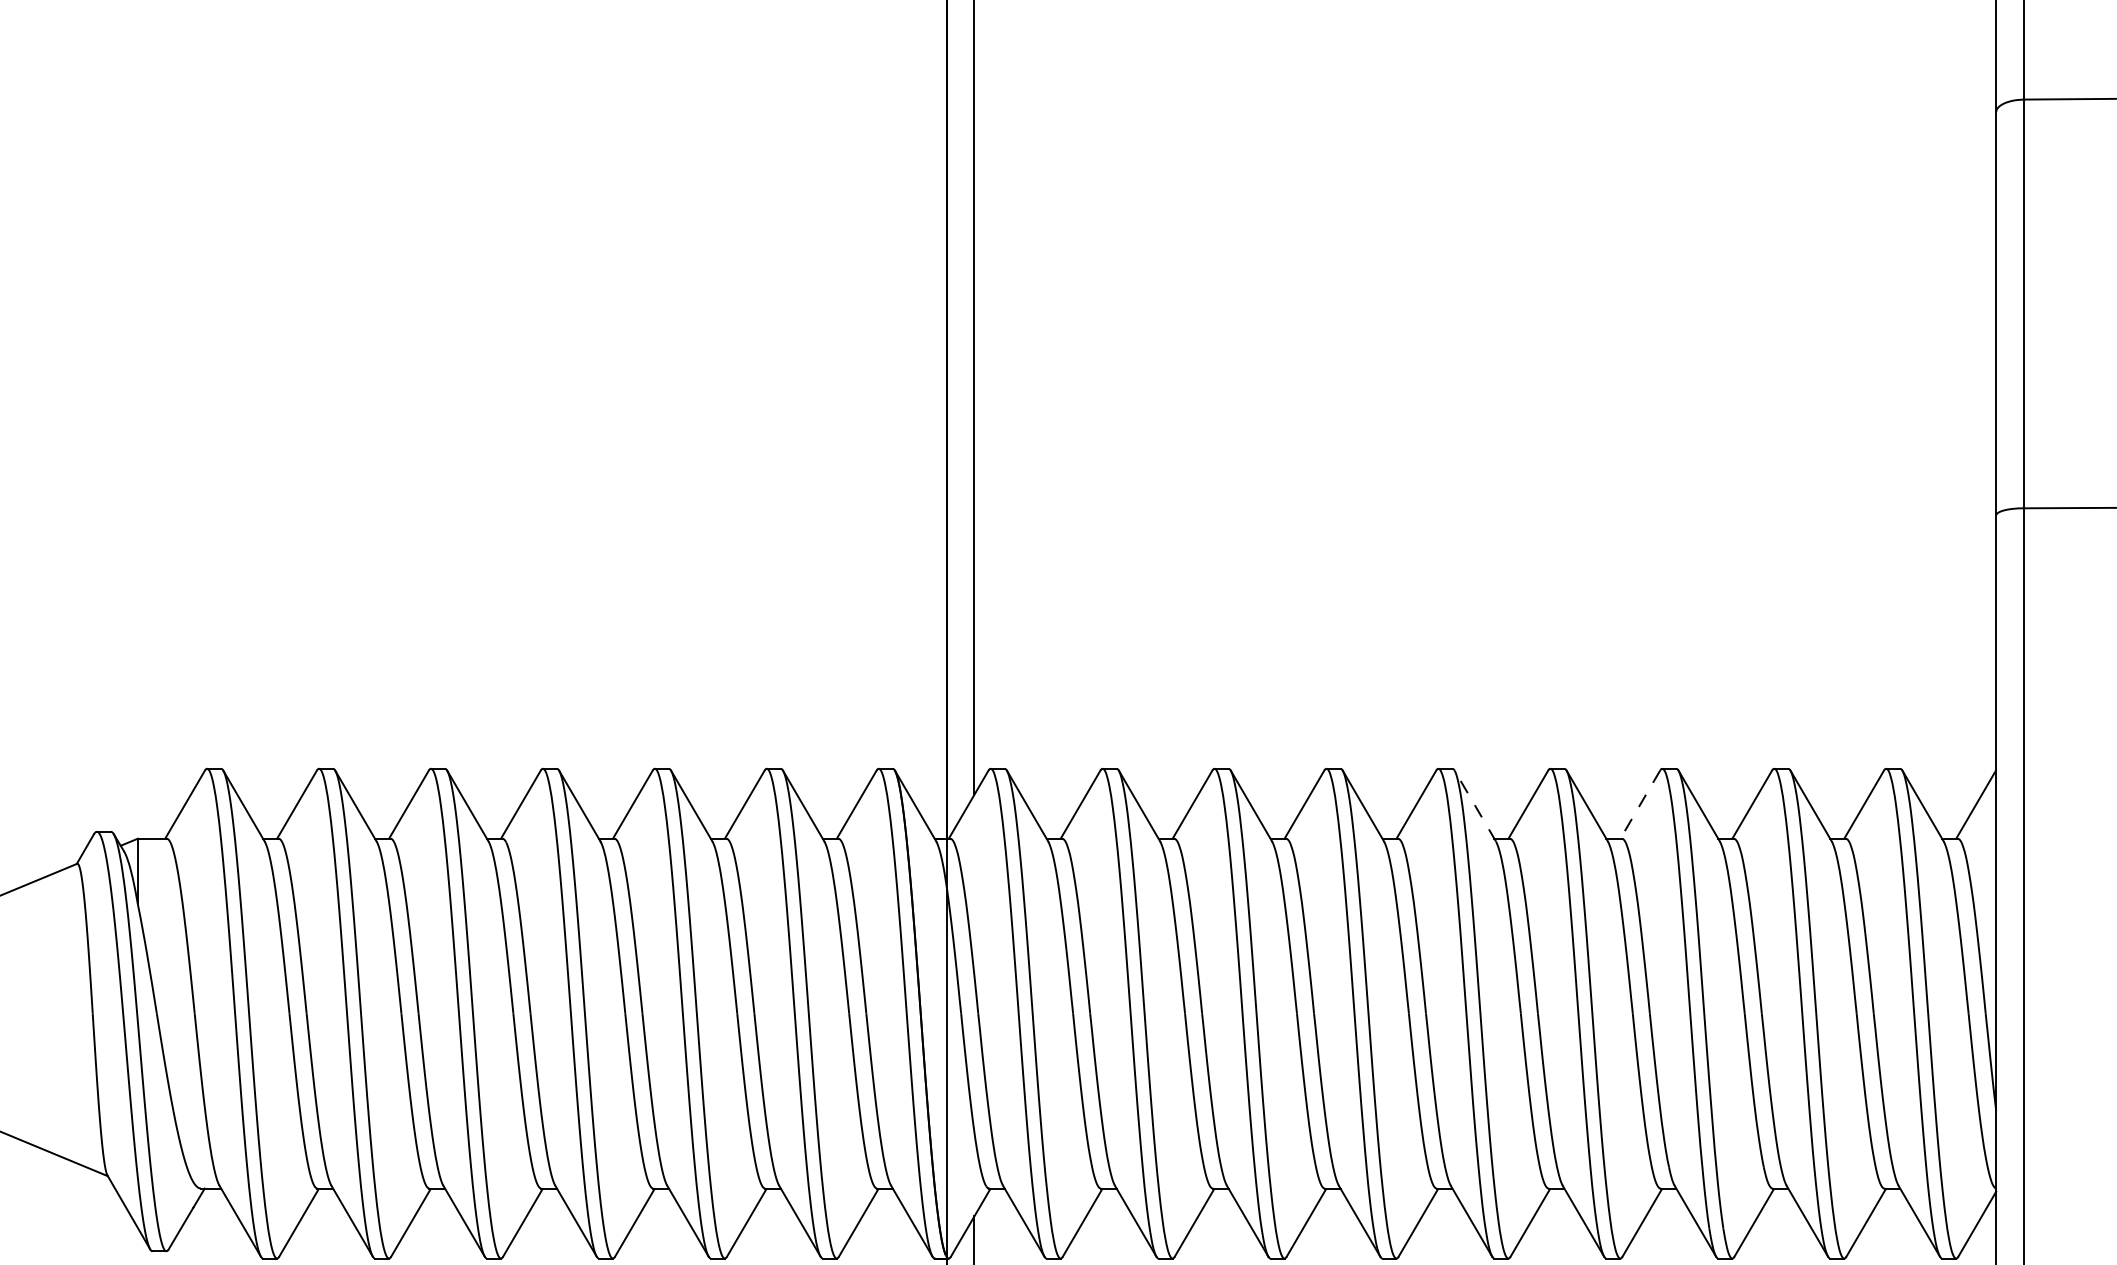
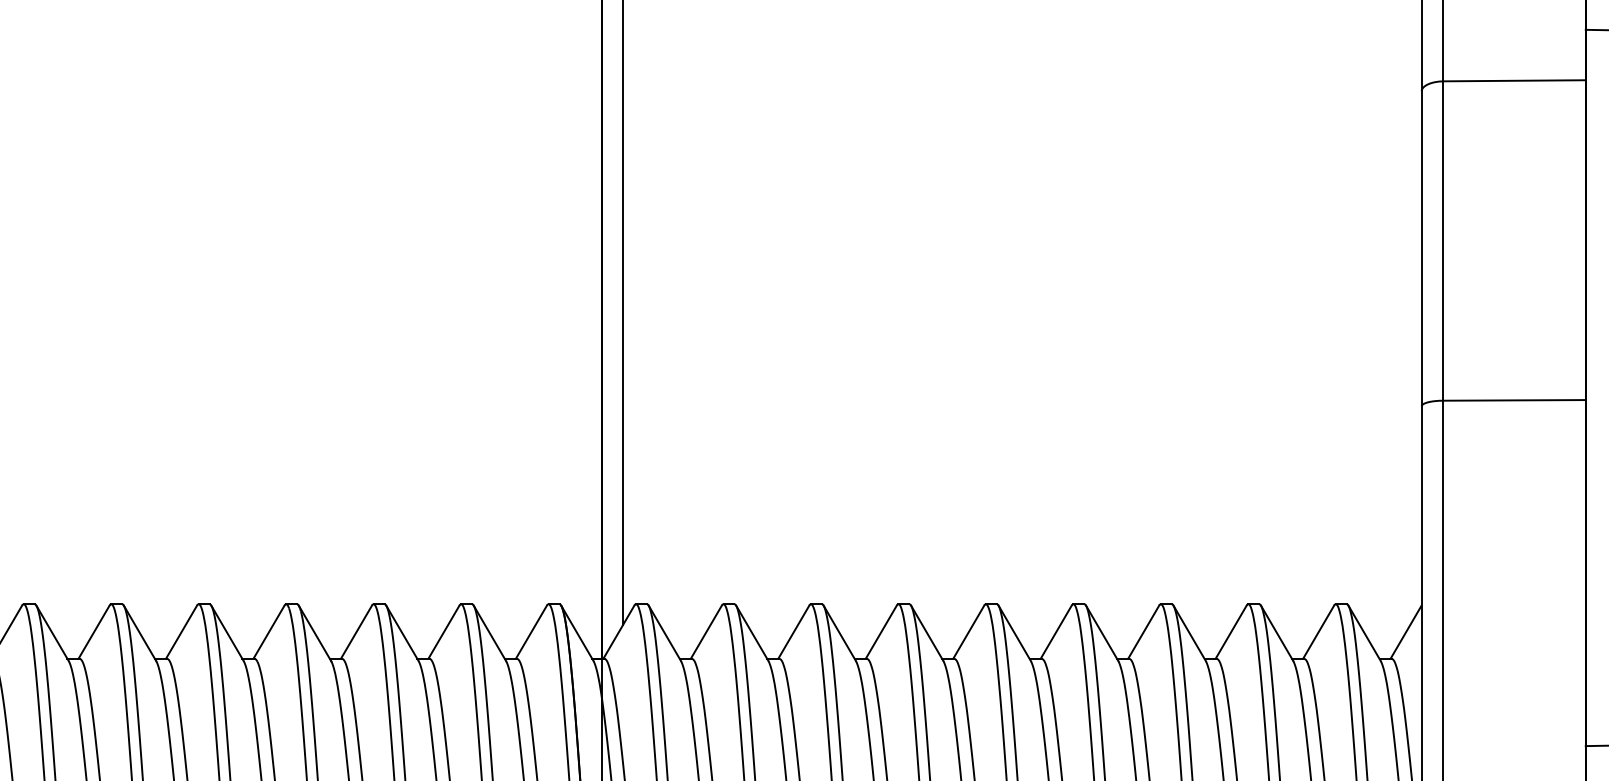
line: (1640, 804) -> (1143, 632), dashed -> solid
line: (1475, 806) -> (1014, 633), dashed -> solid

